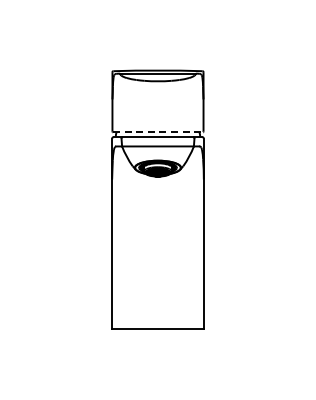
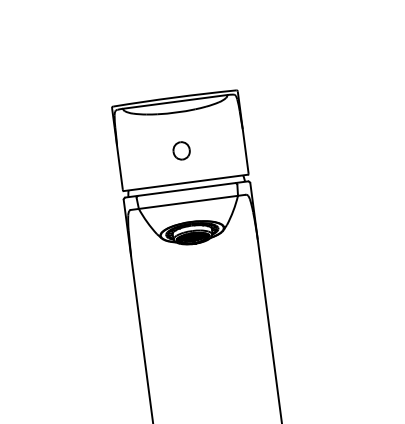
part: (157, 109) -> (181, 151), added
line: (158, 132) -> (186, 183), dashed -> solid

